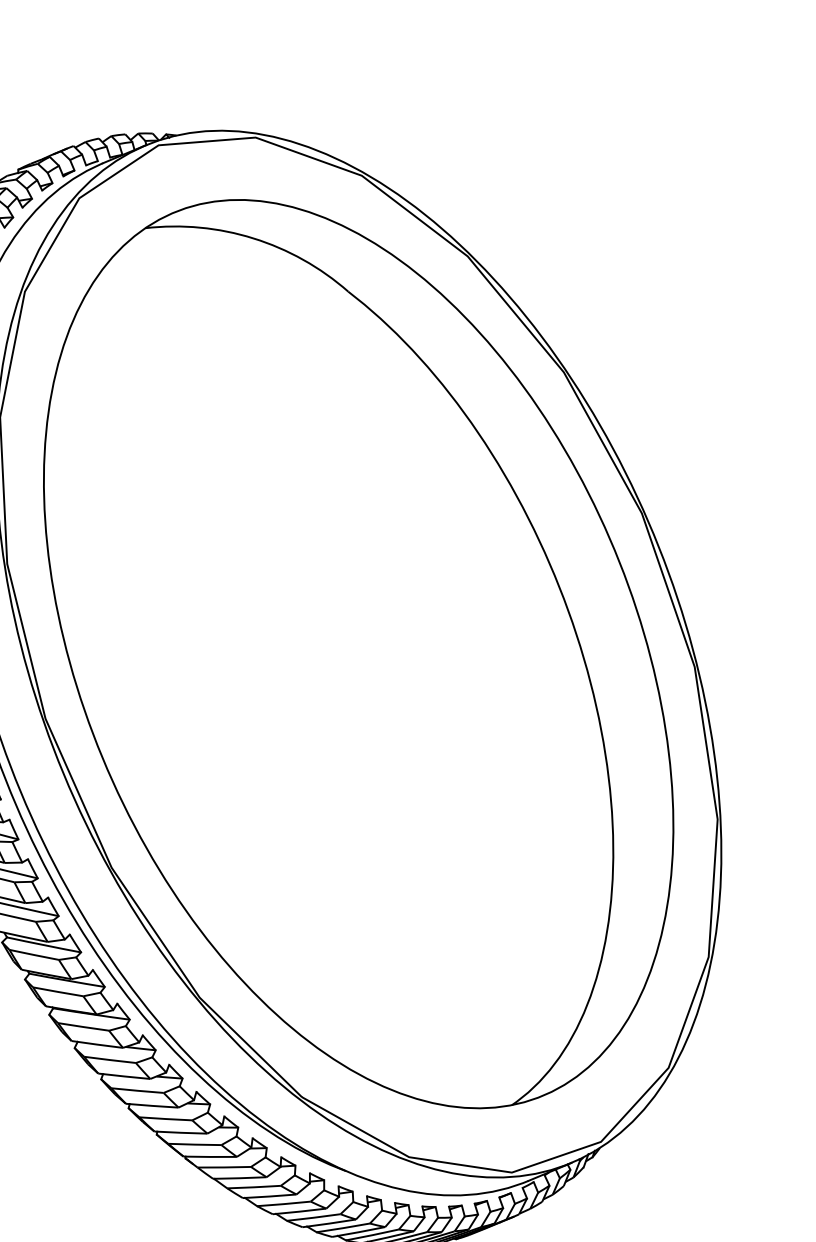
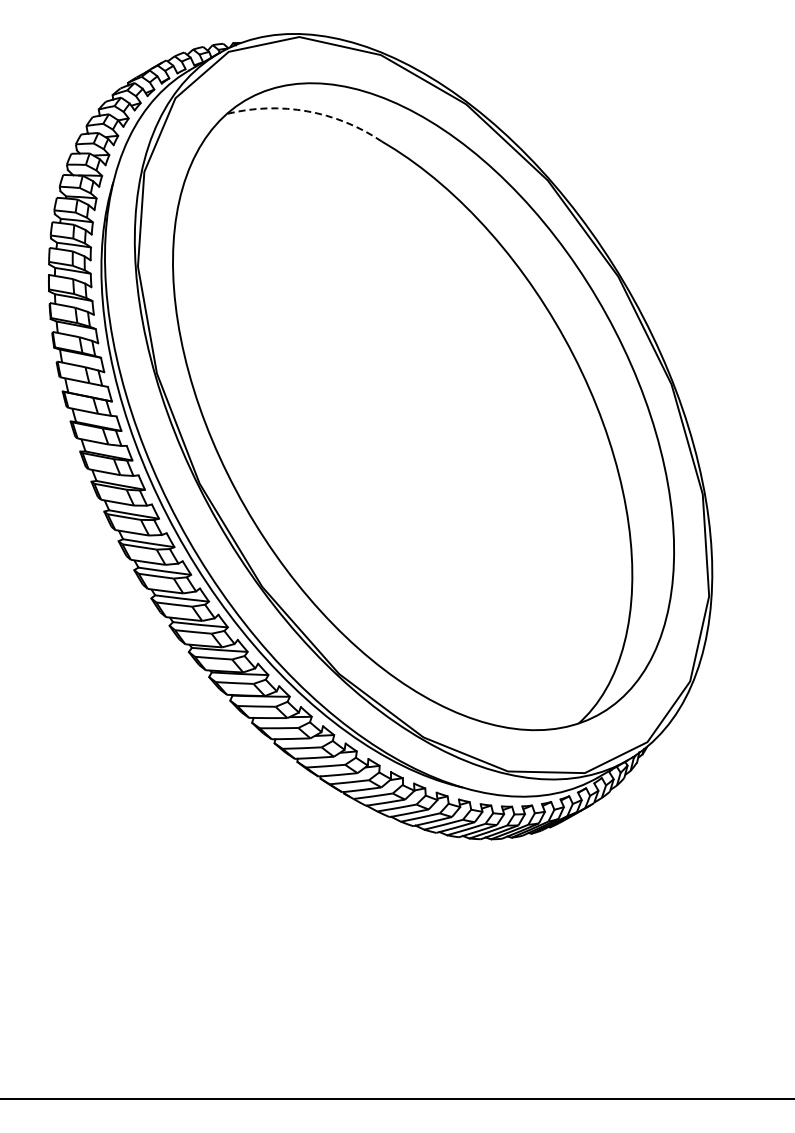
arc: (253, 238) -> (307, 111), solid -> dashed

